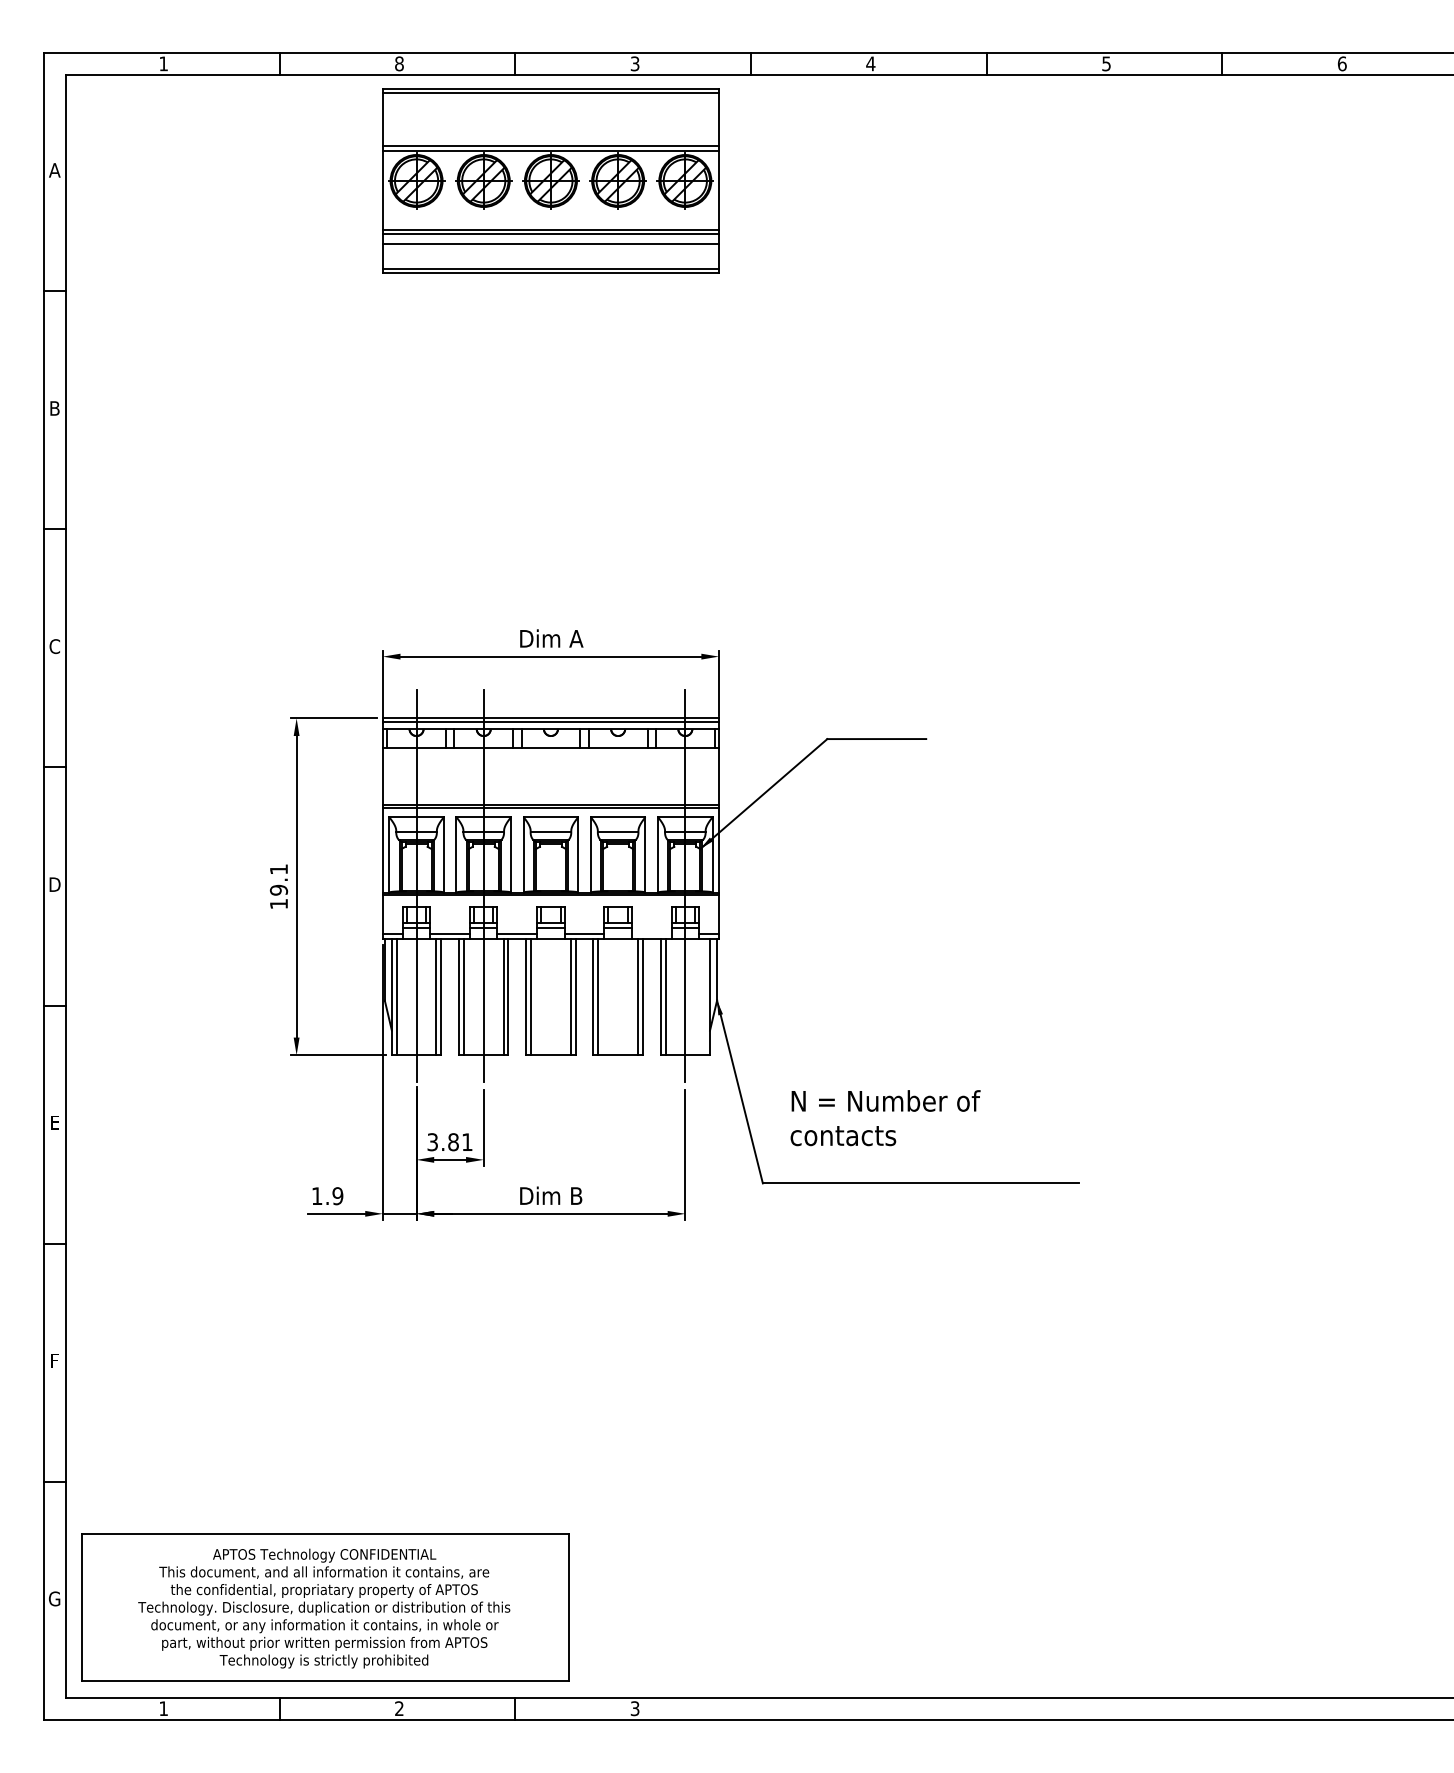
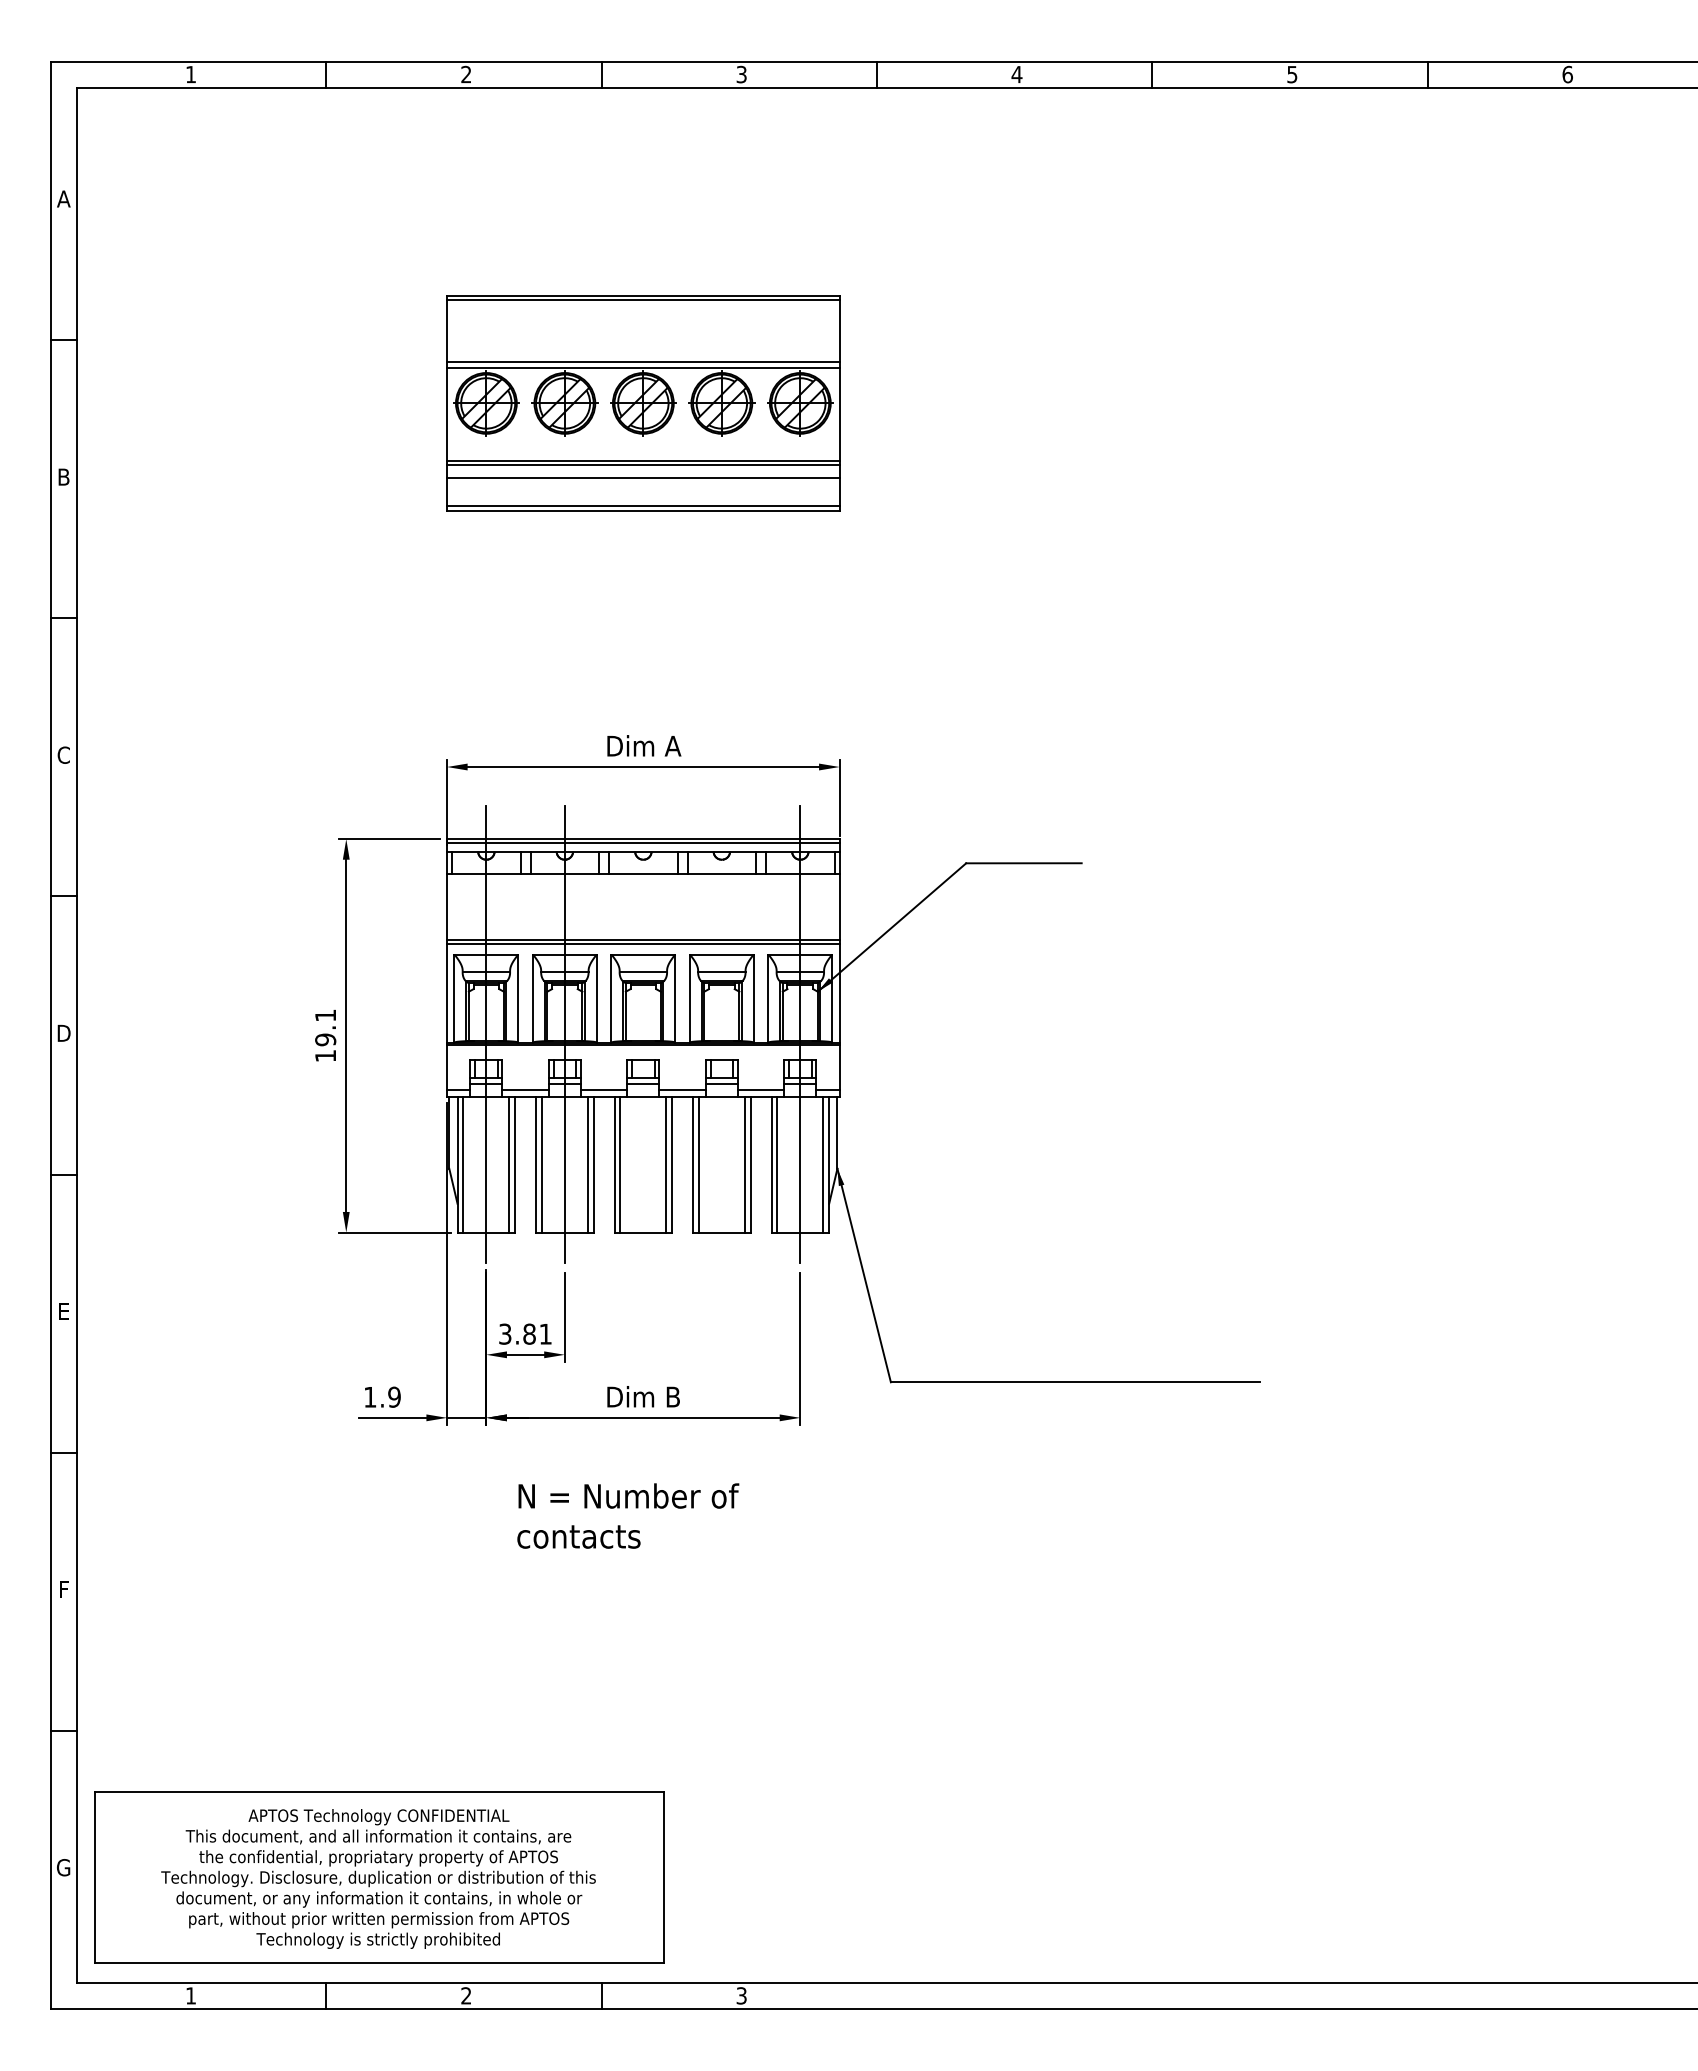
text: (399, 63) -> (466, 74), 8 -> 2
part: (551, 181) -> (643, 403), moved
line: (651, 933) -> (760, 1090), added
line: (705, 996) -> (823, 1164), added
text: (885, 1117) -> (628, 1515), moved

